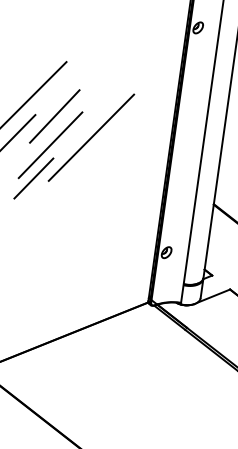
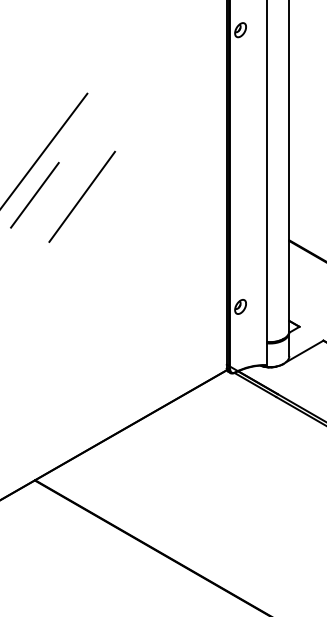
line: (54, 116) -> (81, 161), removed
line: (91, 137) -> (130, 180), removed
line: (33, 178) -> (67, 239), removed

